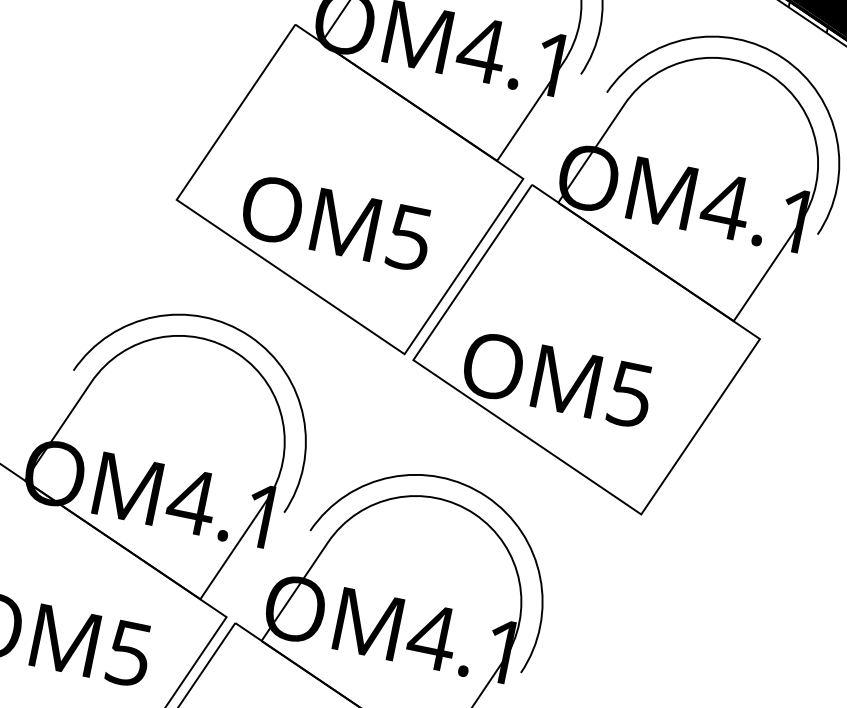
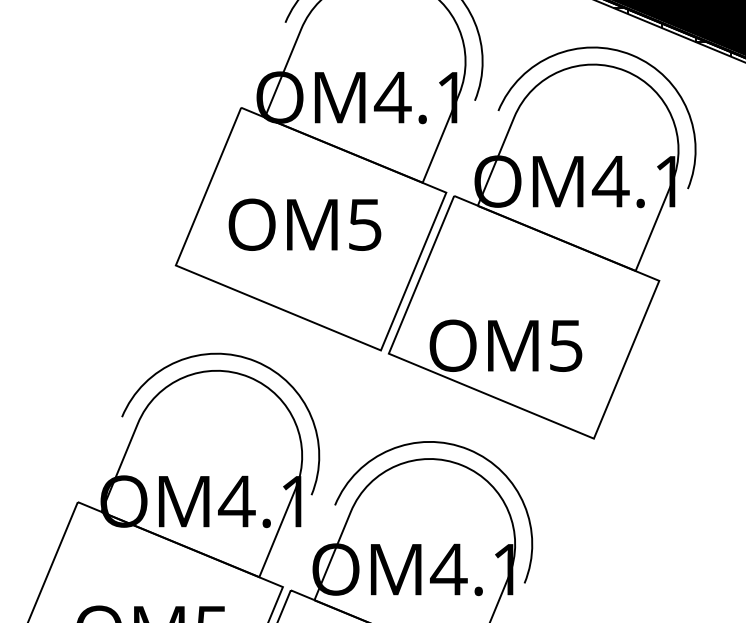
text: (336, 222) -> (304, 224), moved

